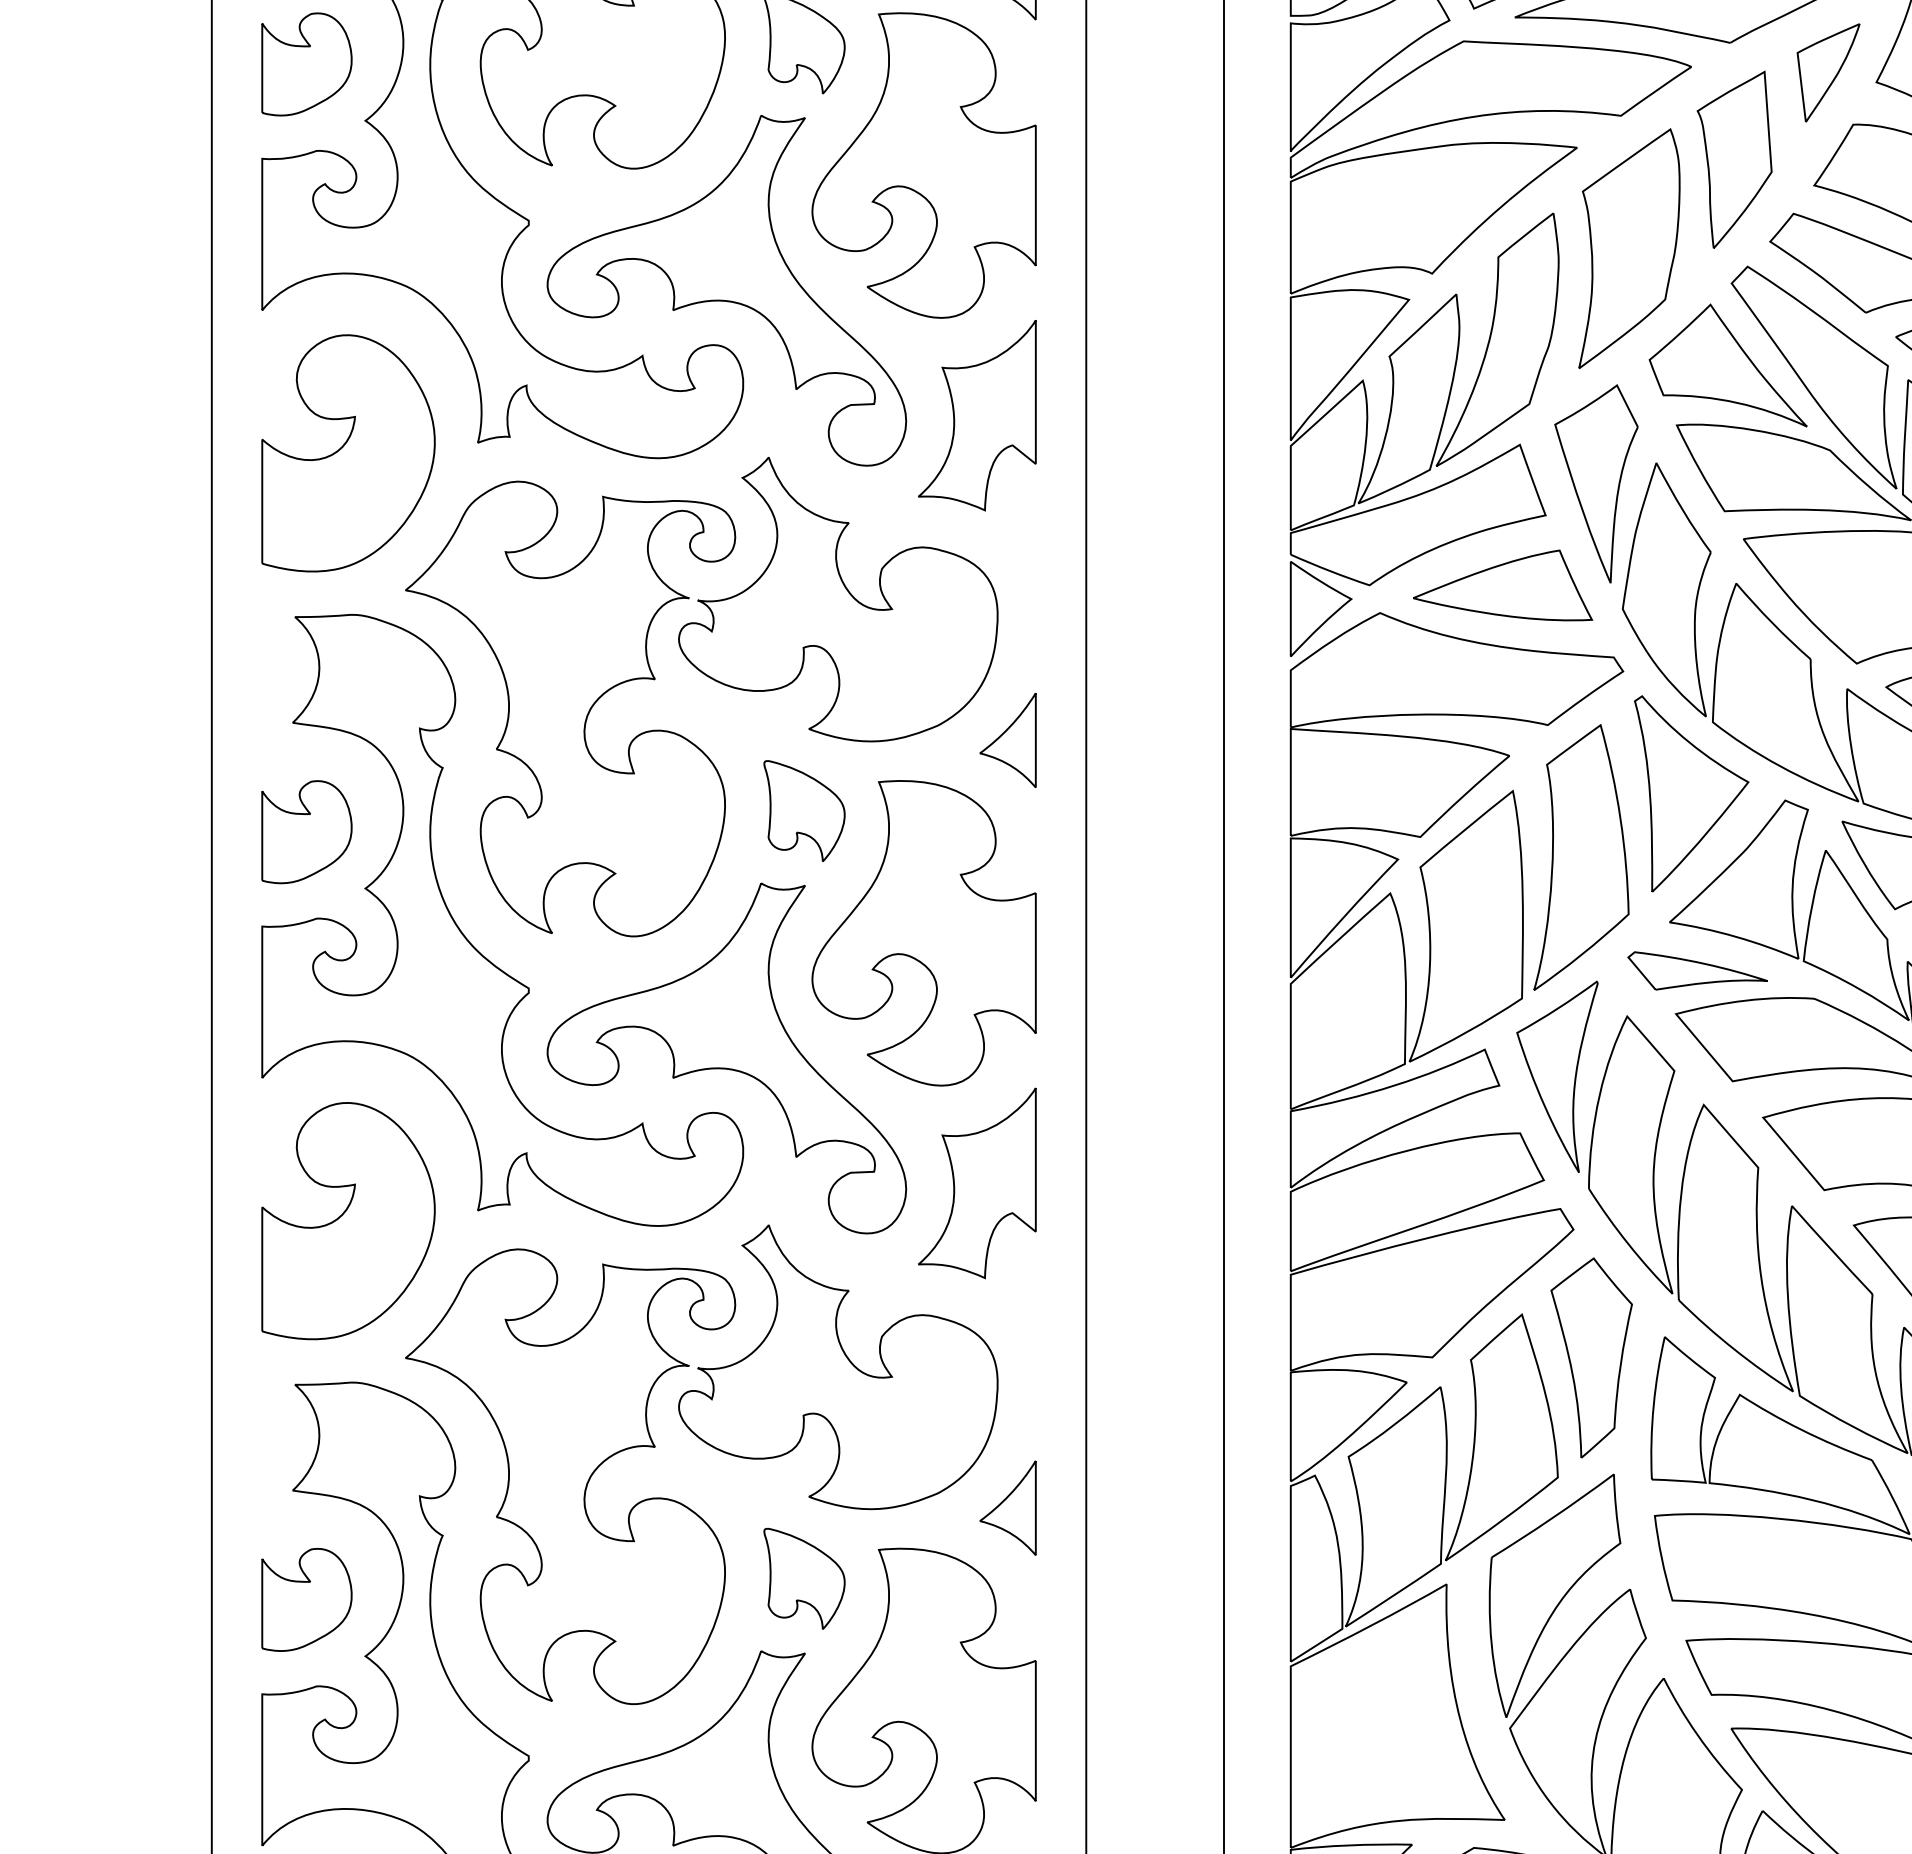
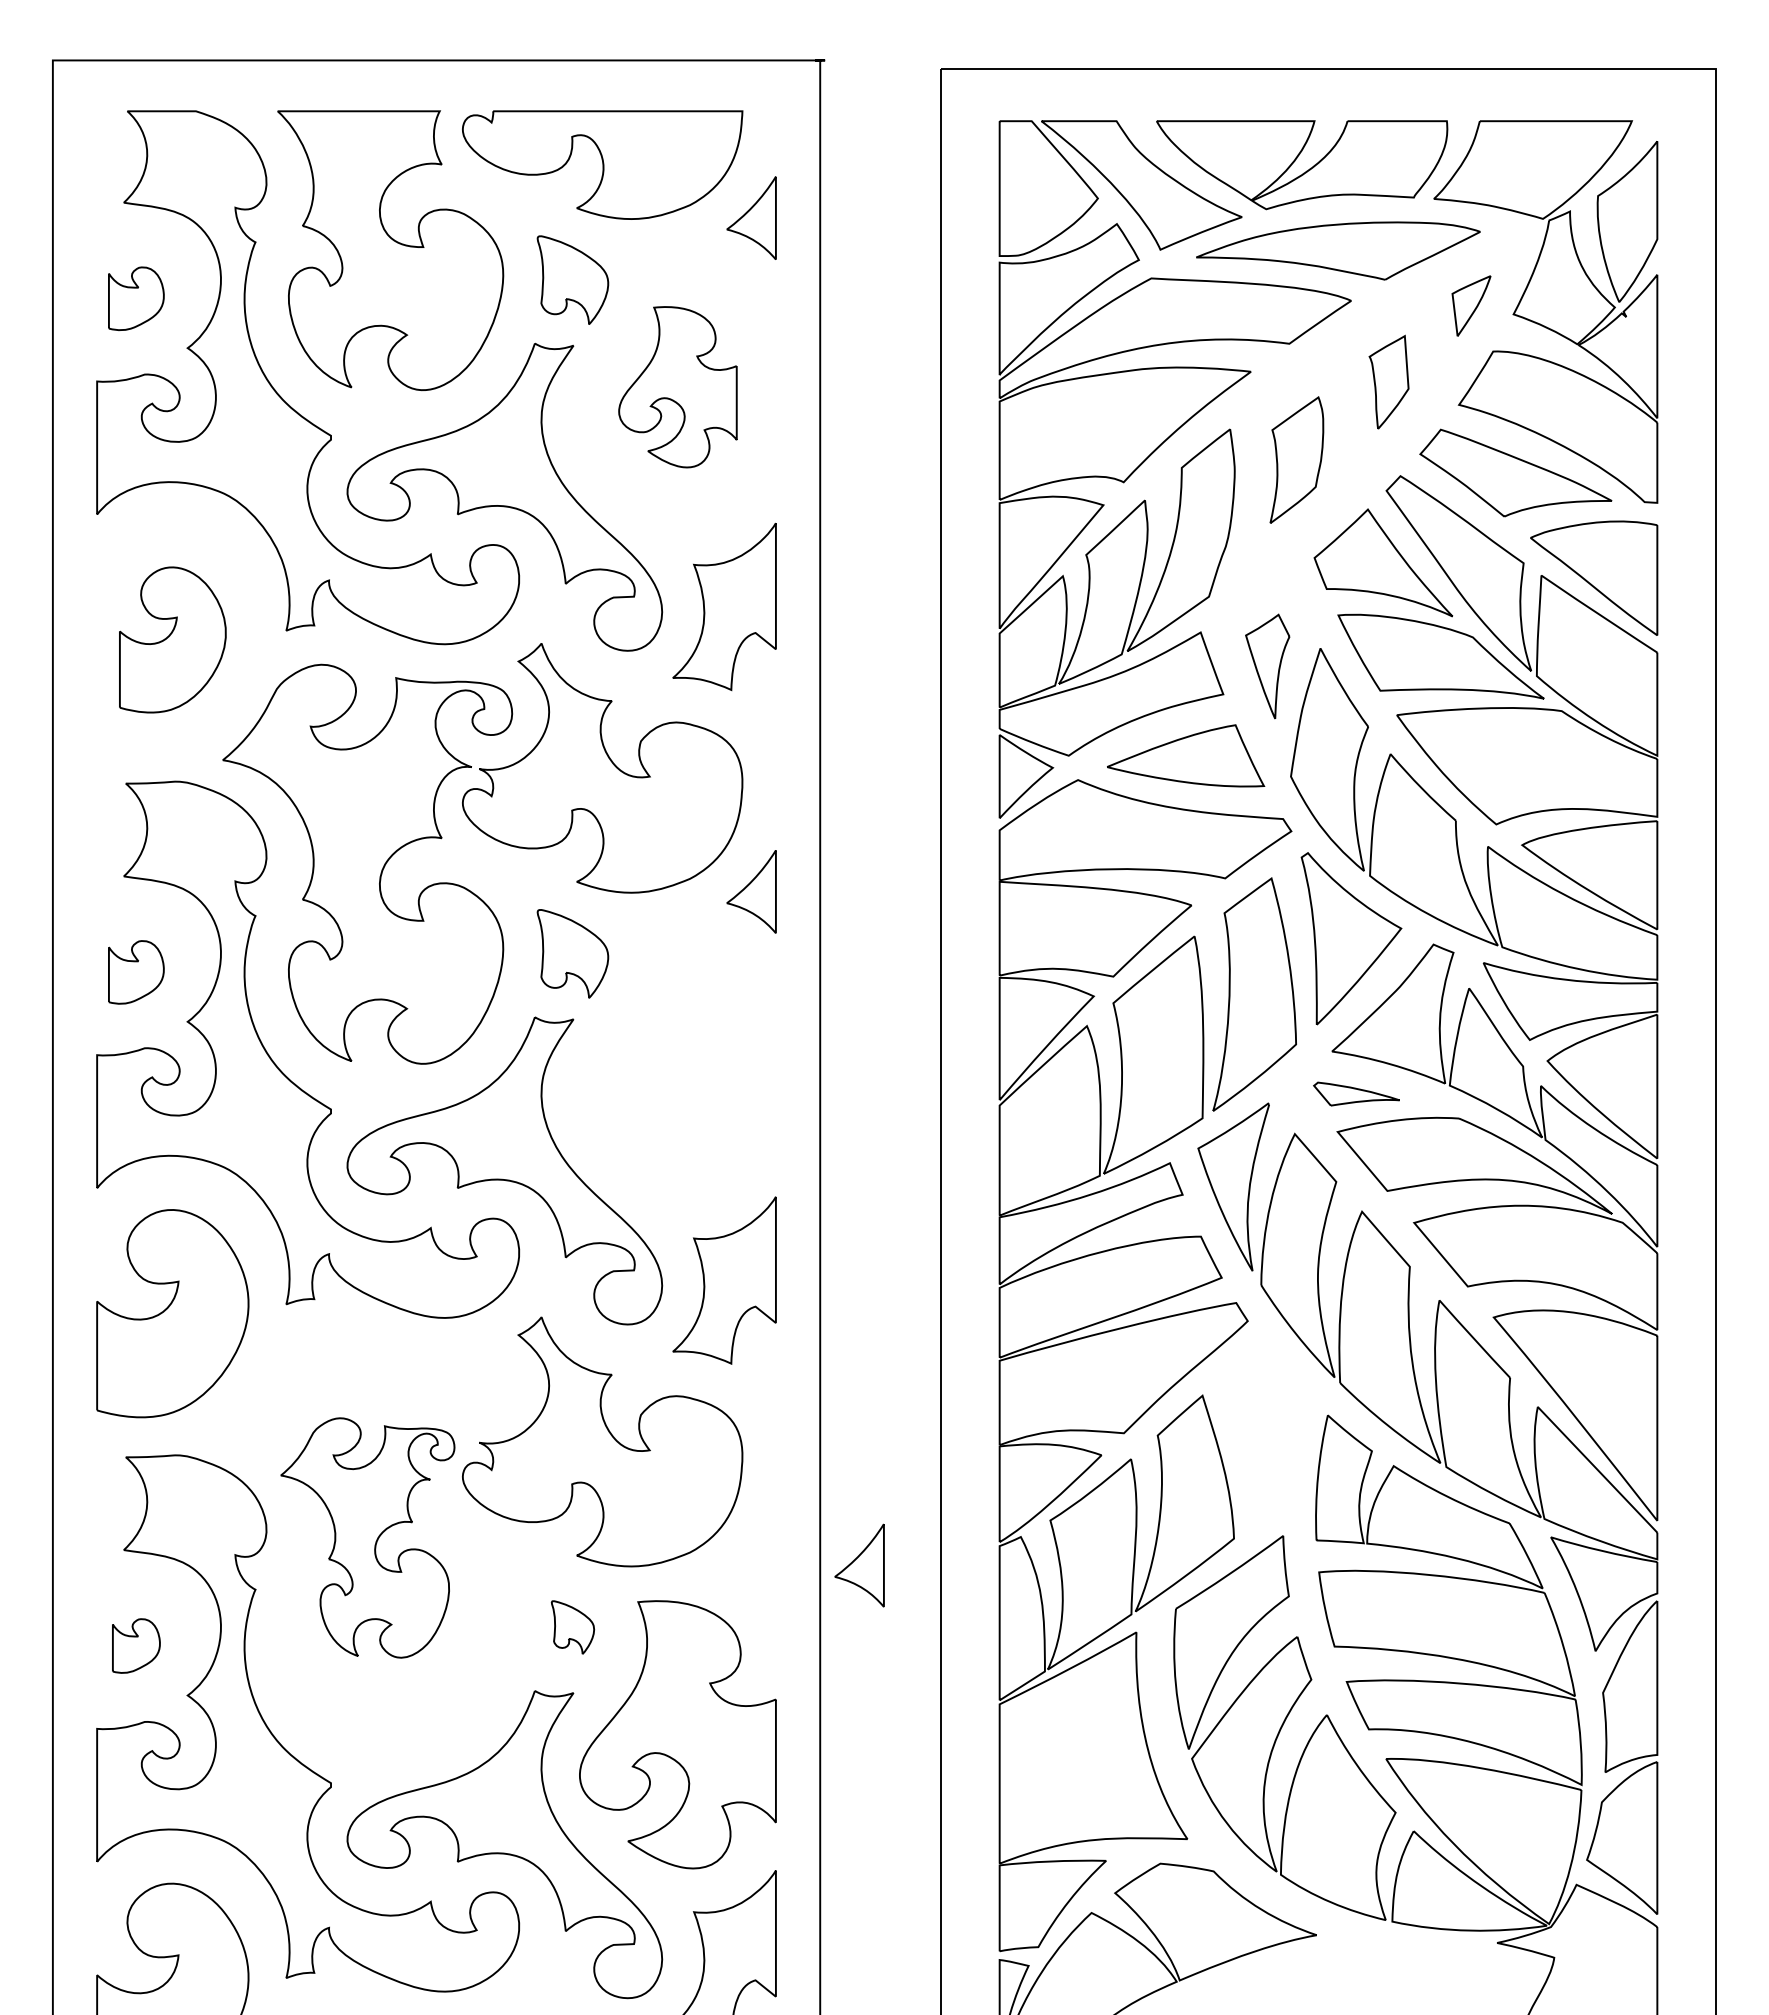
part: (307, 64) -> (136, 298), size x0.7
part: (1828, 72) -> (1471, 305), size x0.7
part: (1733, 159) -> (1388, 382), size x0.6
part: (923, 164) -> (677, 386), size x0.6
part: (1629, 247) -> (1296, 459), size x0.6
part: (348, 452) -> (172, 639), size x0.7
part: (1596, 483) -> (1267, 666), size x0.6
part: (307, 832) -> (136, 972), size x0.7
part: (923, 932) -> (677, 1060), removed
part: (1697, 970) -> (1356, 1093), size x0.7
part: (1591, 1357) -> (1263, 1433), removed
part: (570, 1476) -> (367, 1537), size x0.6
part: (1007, 1508) -> (859, 1565), moved
part: (803, 1578) -> (572, 1627), size x0.6
part: (307, 1599) -> (136, 1645), size x0.6

